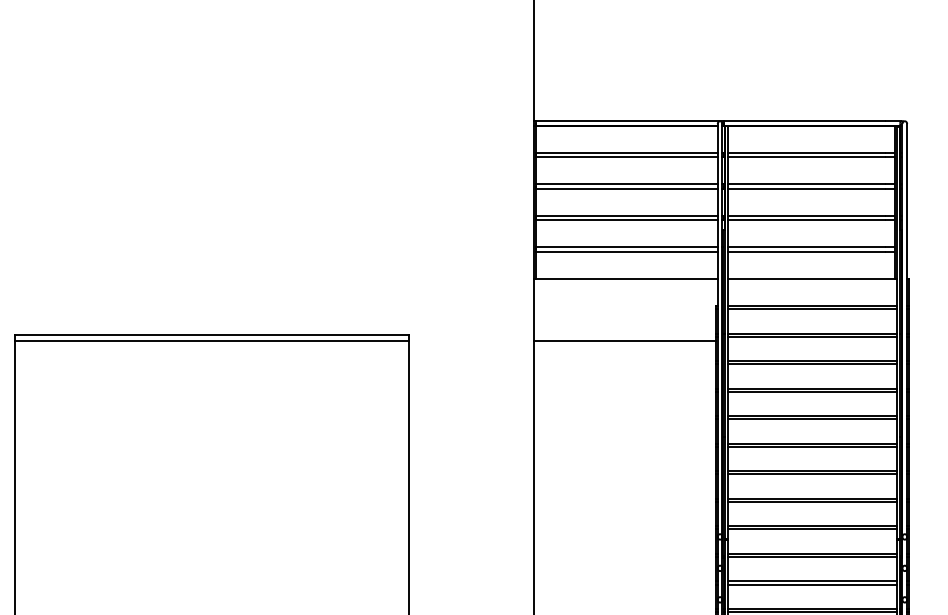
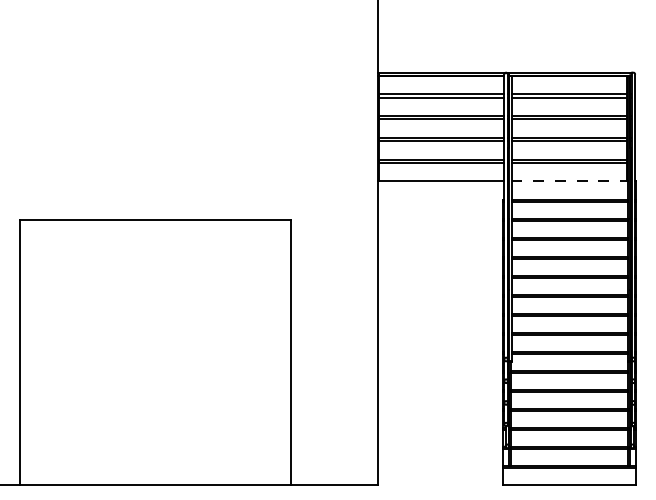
line: (811, 278) -> (569, 181), solid -> dashed
line: (212, 341) -> (155, 224), removed
line: (625, 341) -> (440, 224), removed

